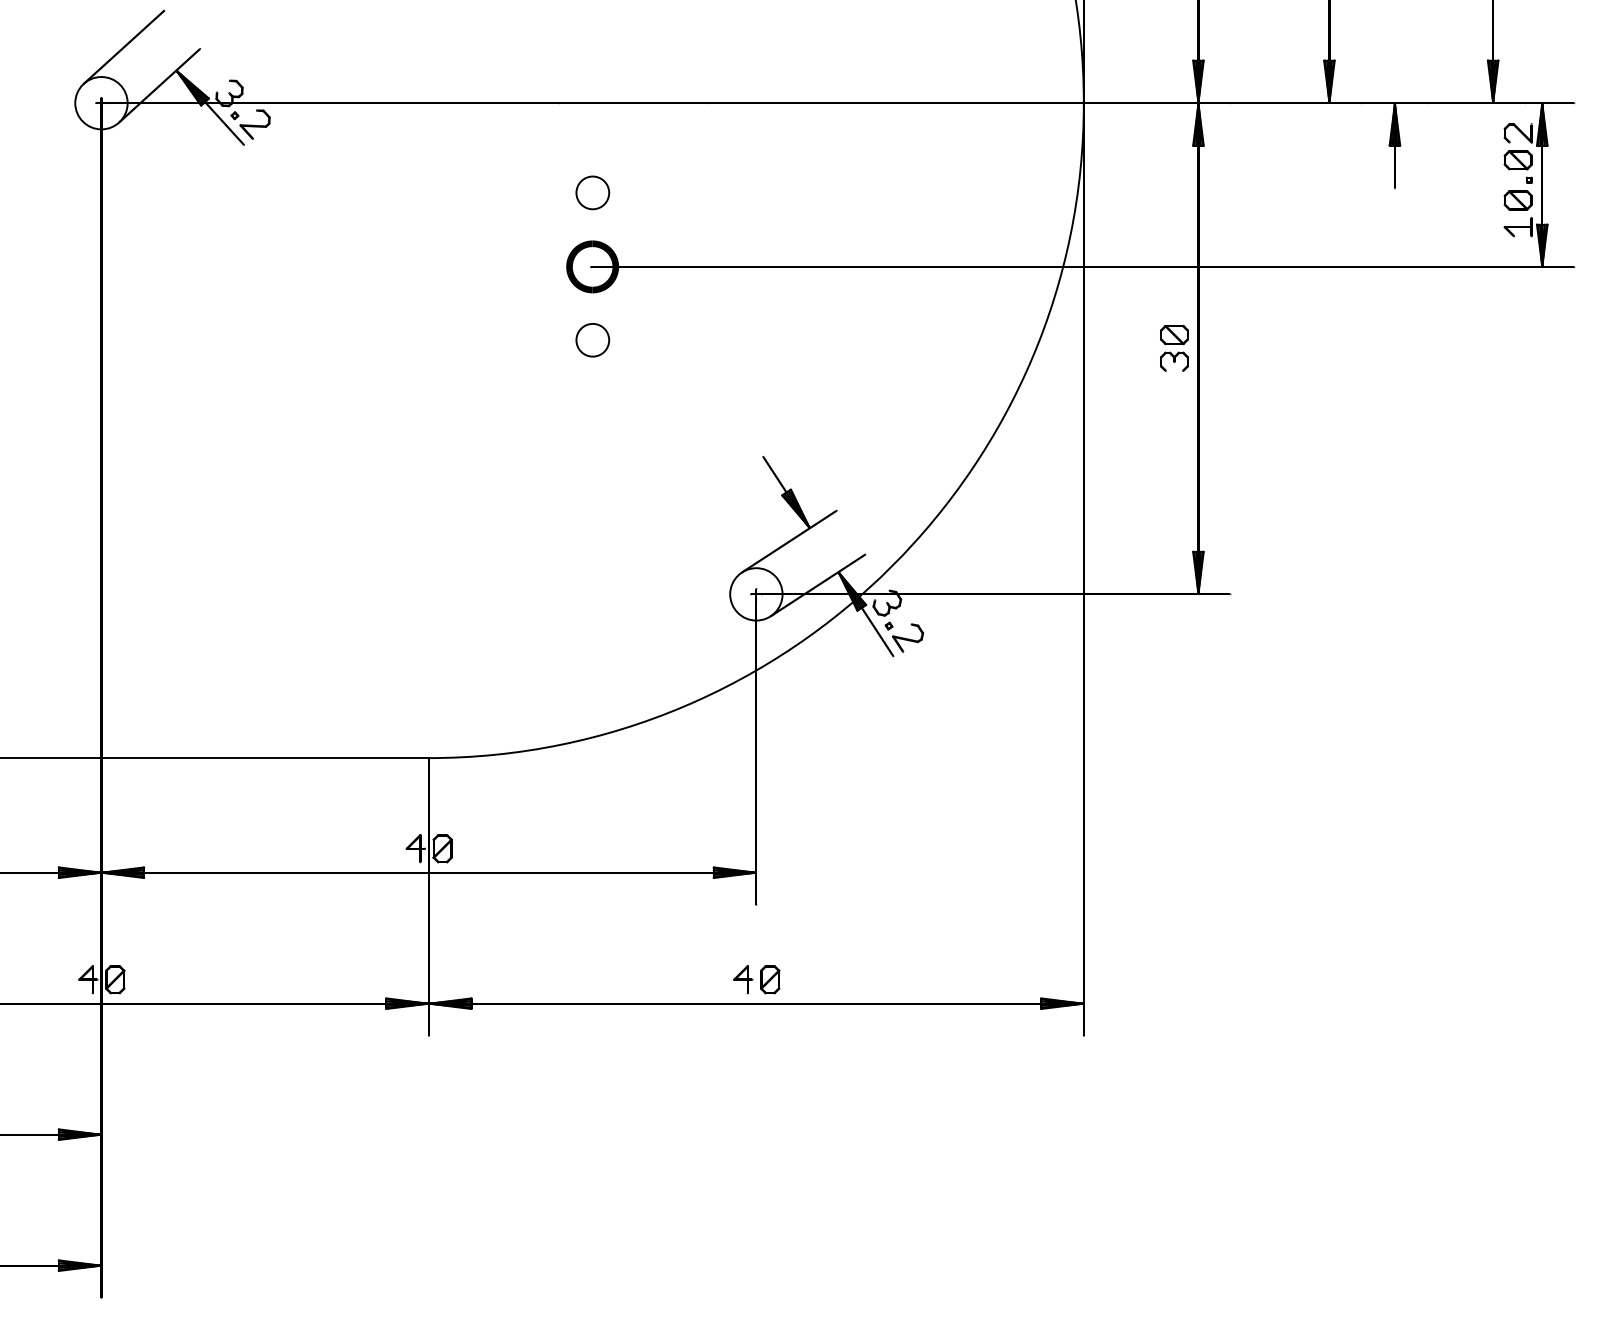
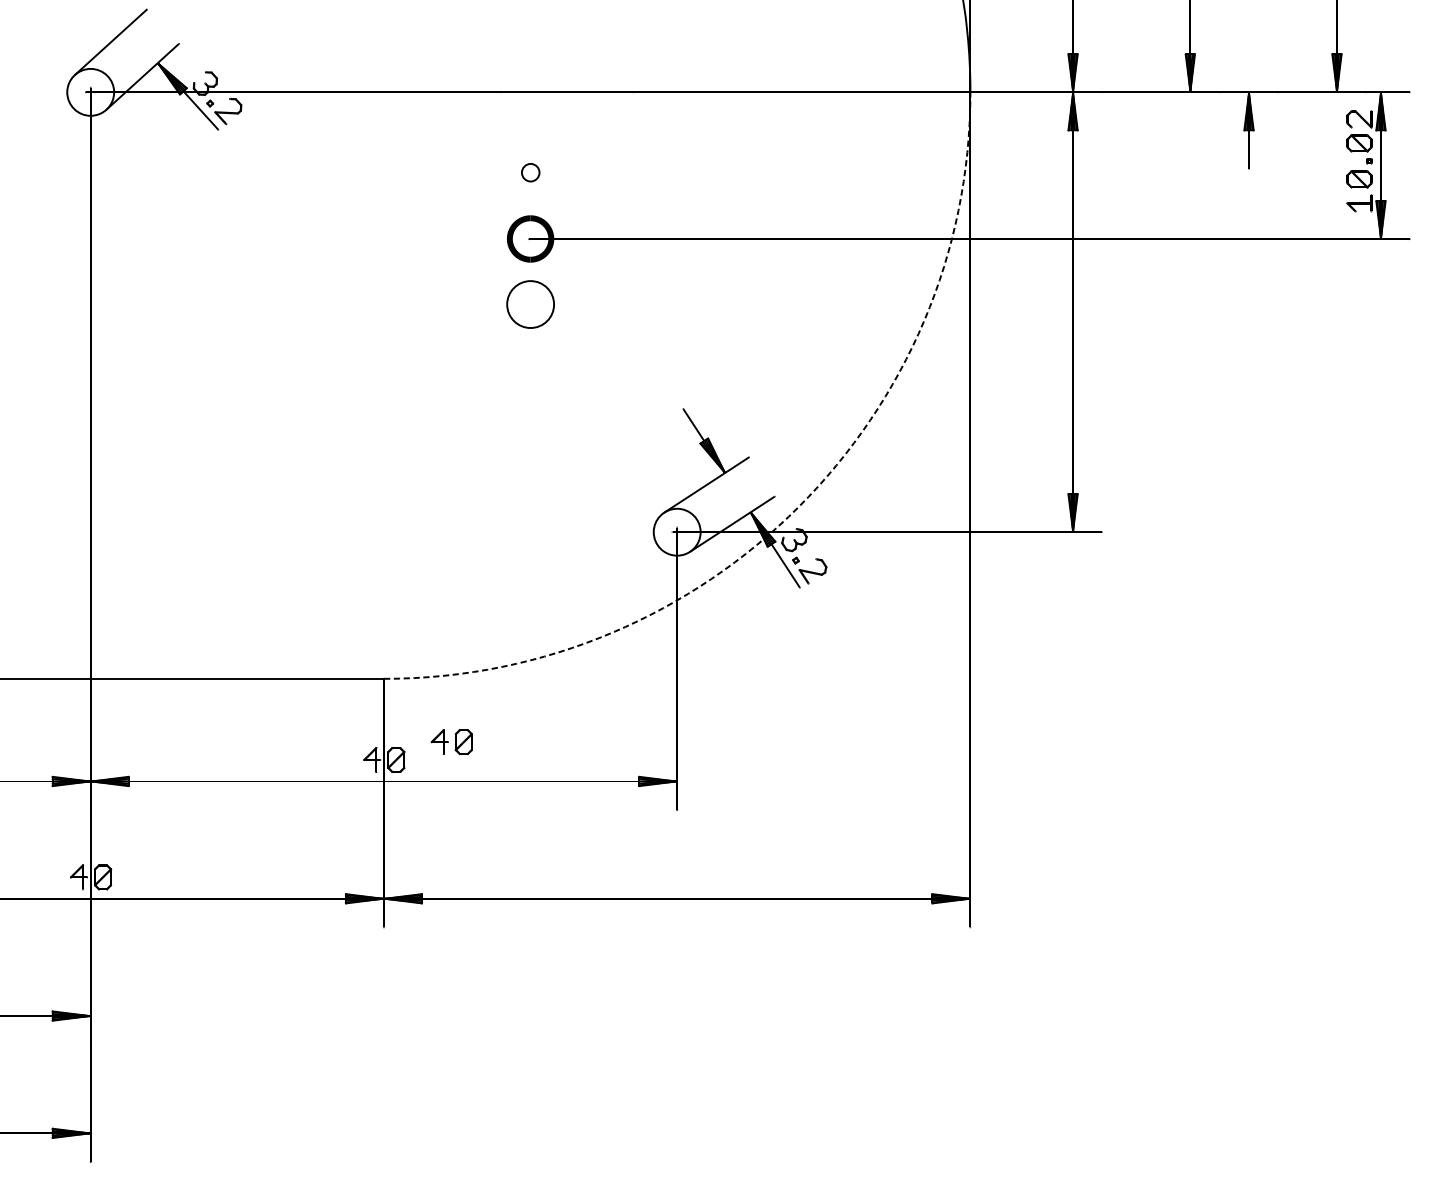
circle: (592, 192) -> (530, 172), size x0.6
circle: (592, 340) -> (530, 304), size x1.6
part: (1174, 347) -> (1051, 311), removed
arc: (892, 566) -> (799, 507), solid -> dashed
part: (756, 979) -> (451, 741), moved

